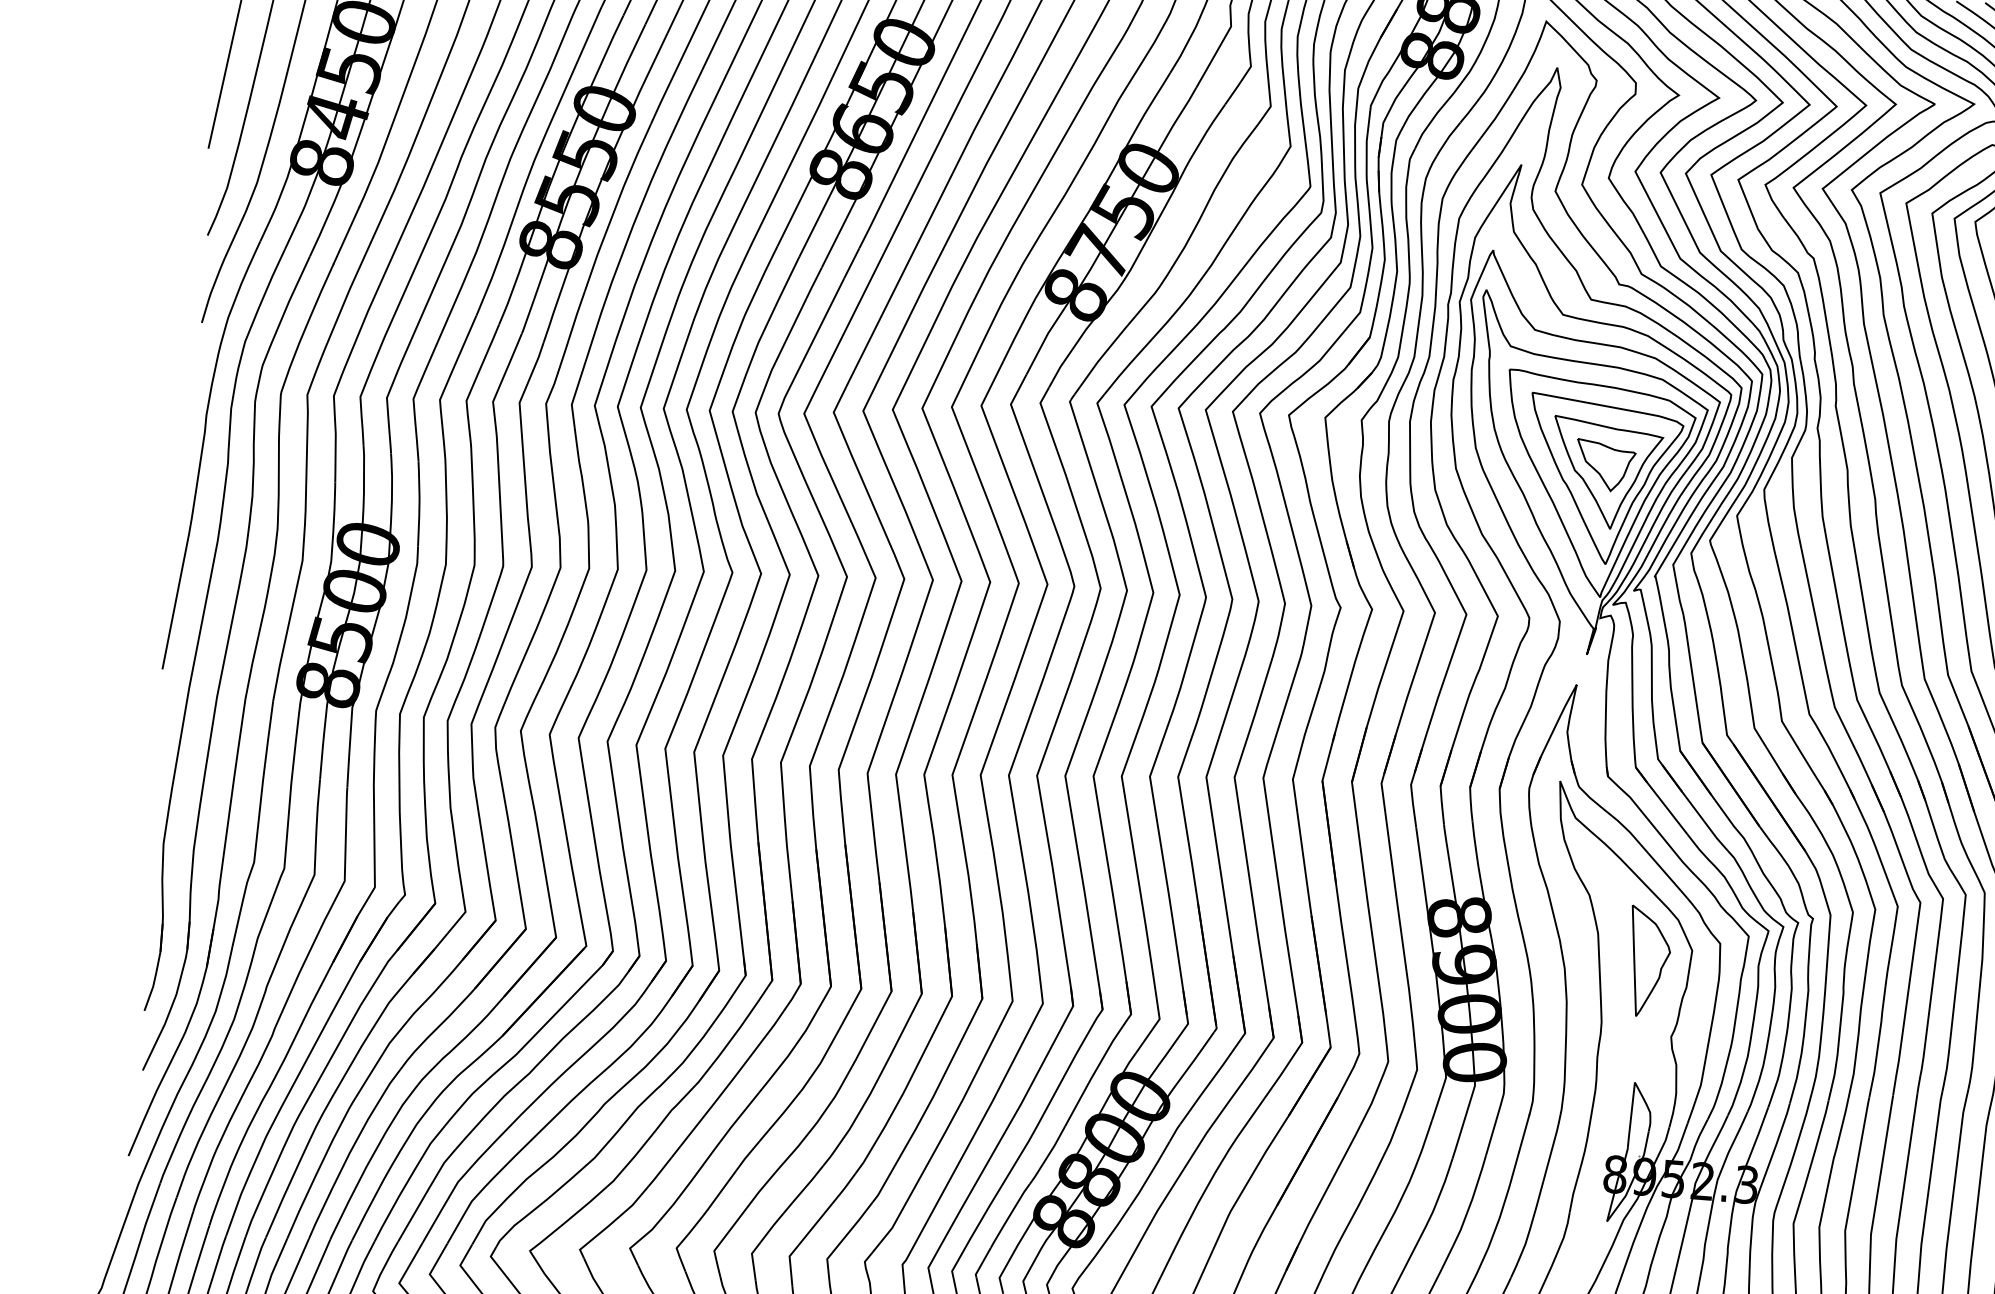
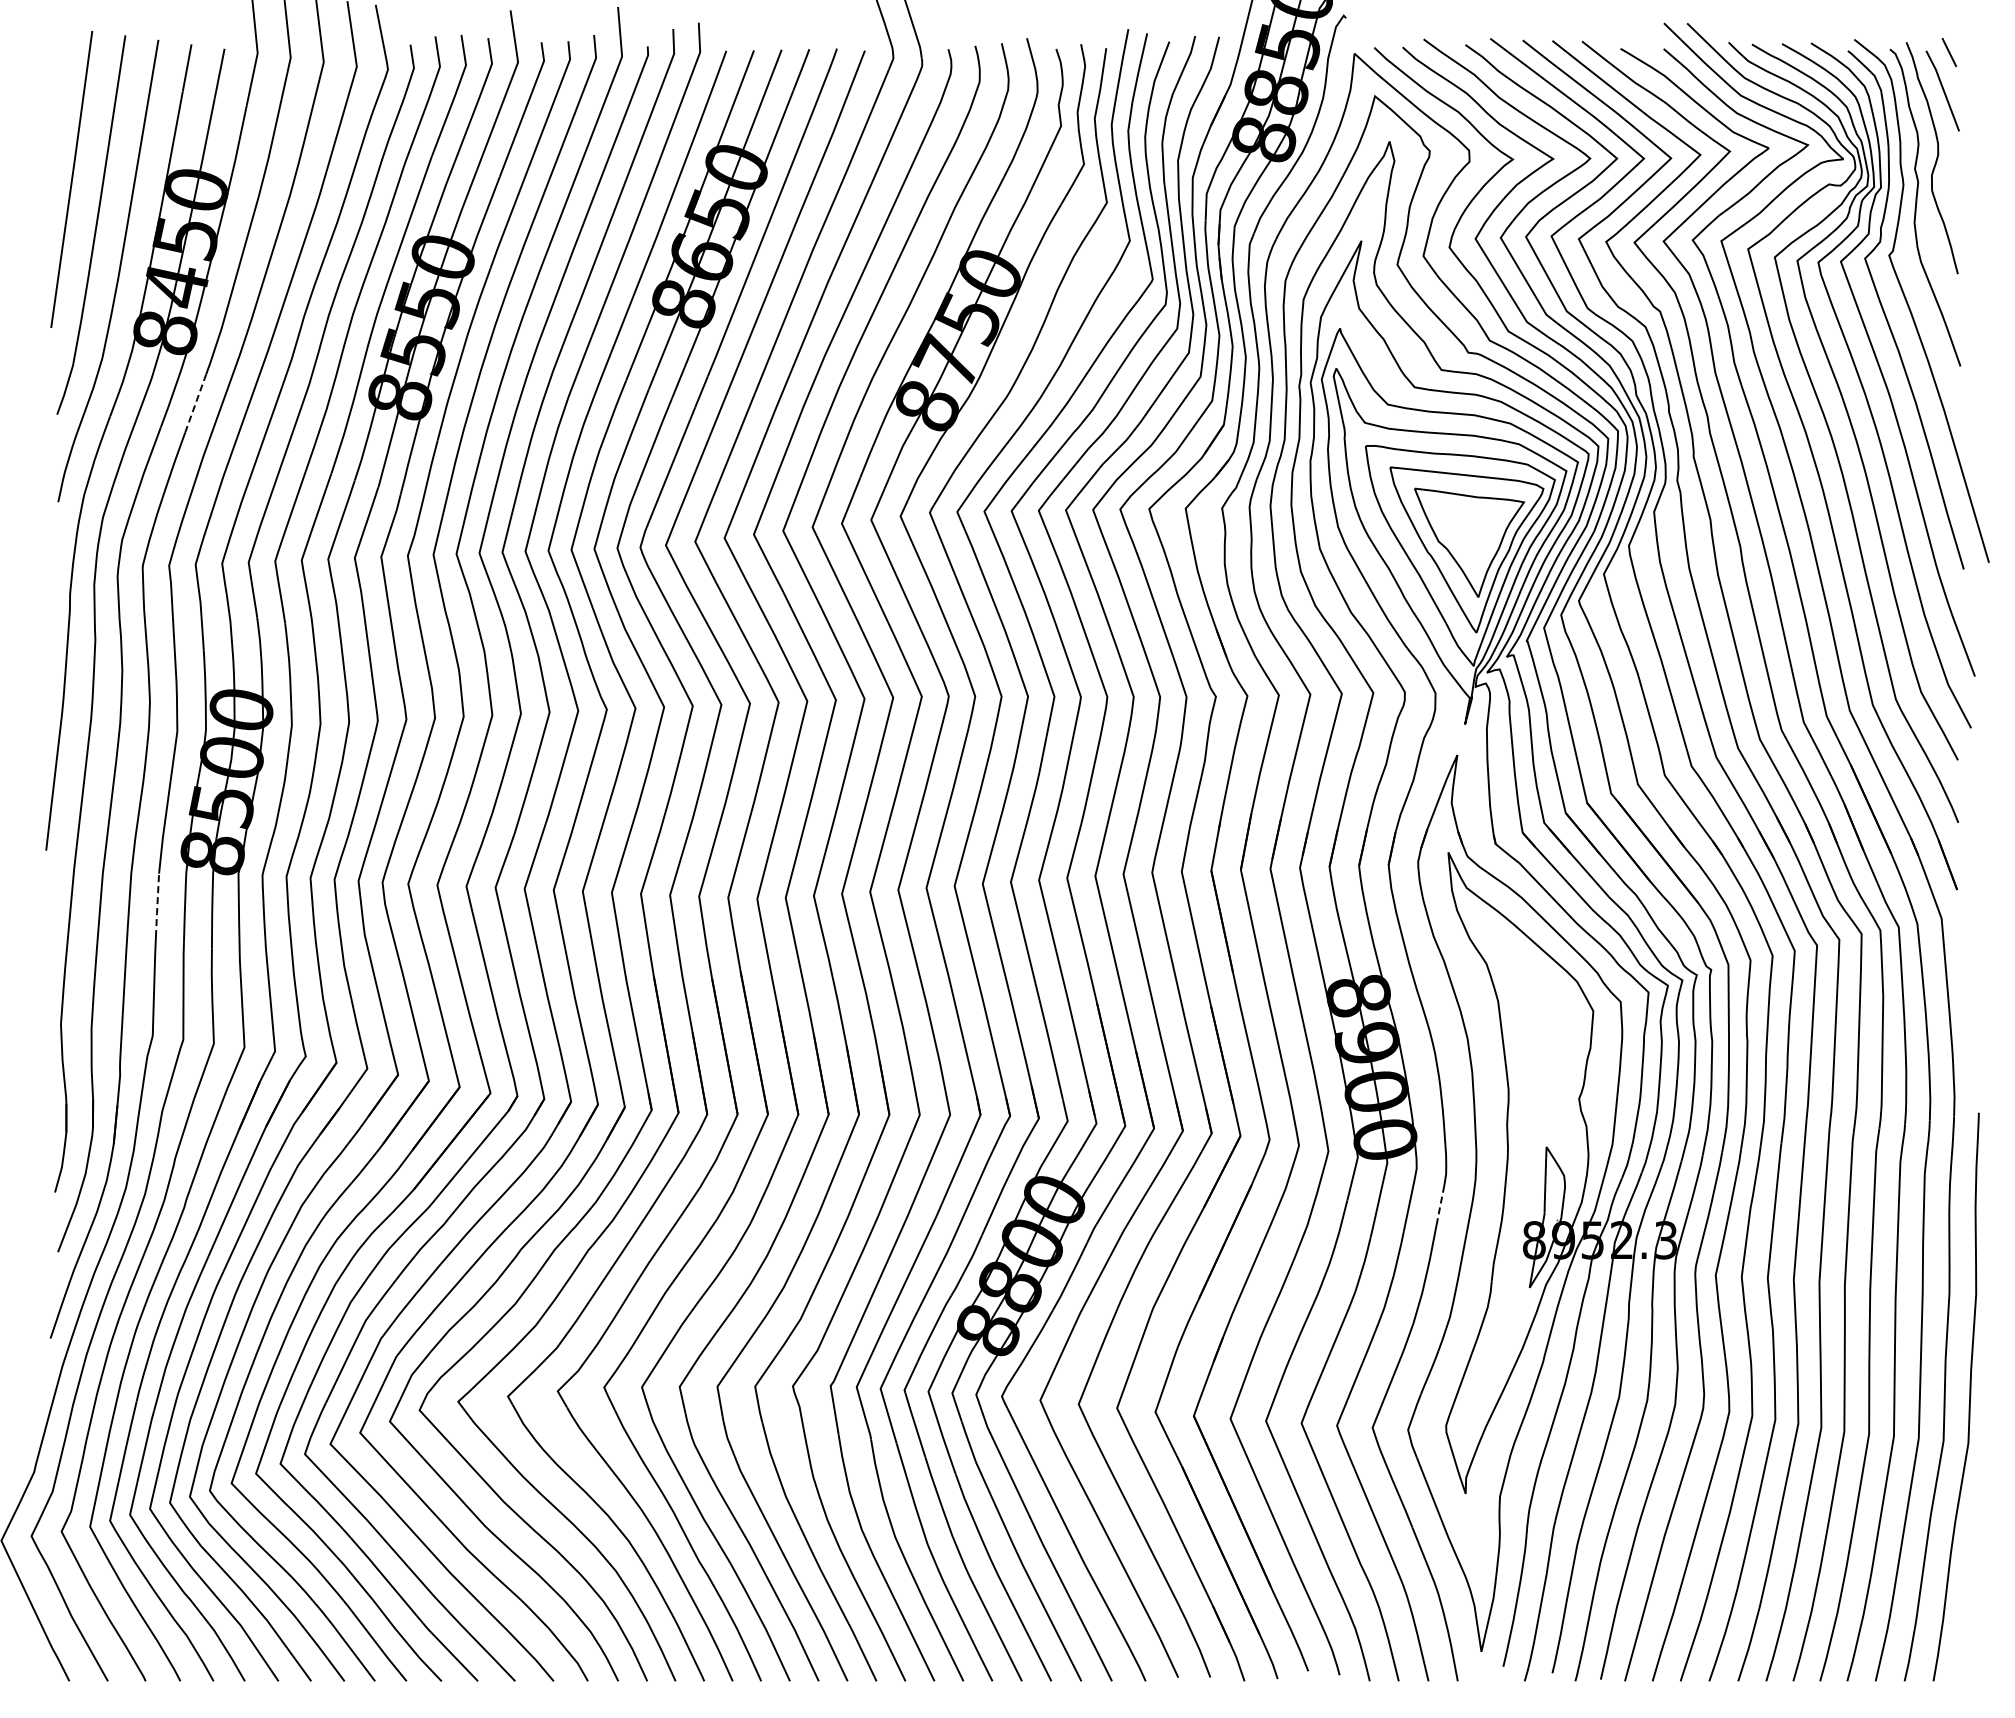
line: (346, 235) -> (195, 403), solid -> dashed
part: (1605, 465) -> (1468, 534), removed
line: (269, 732) -> (157, 905), solid -> dashed
part: (1648, 961) -> (1550, 1025), removed
line: (1524, 1133) -> (1440, 1206), solid -> dashed

